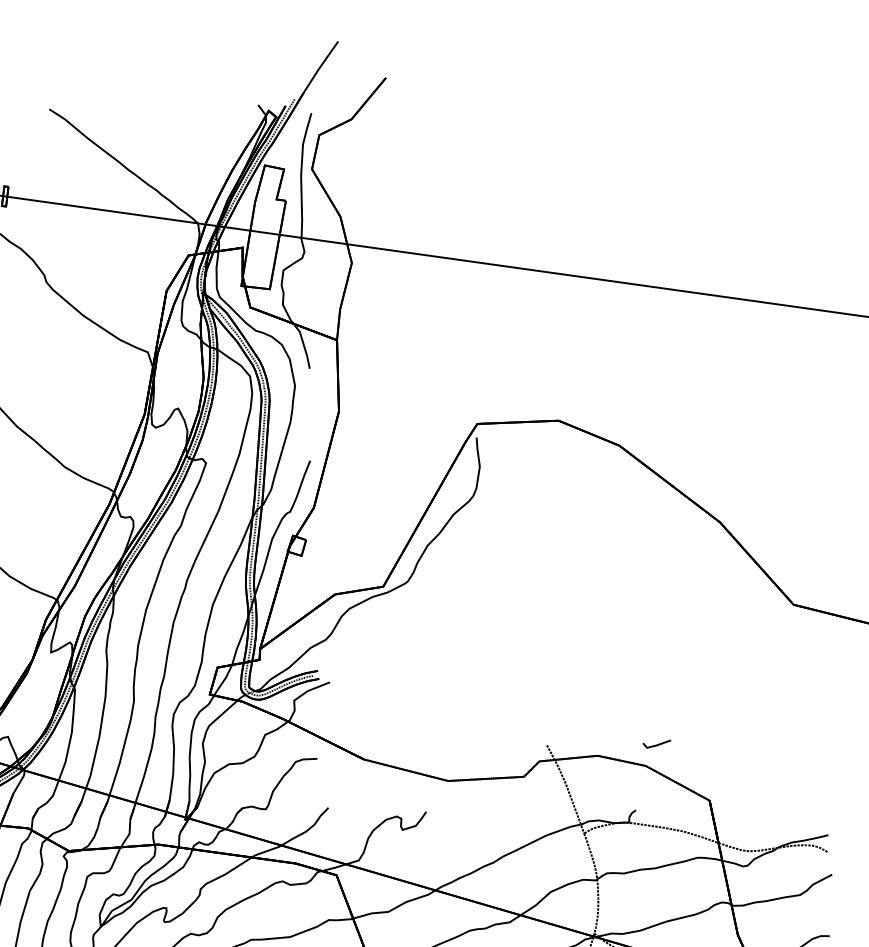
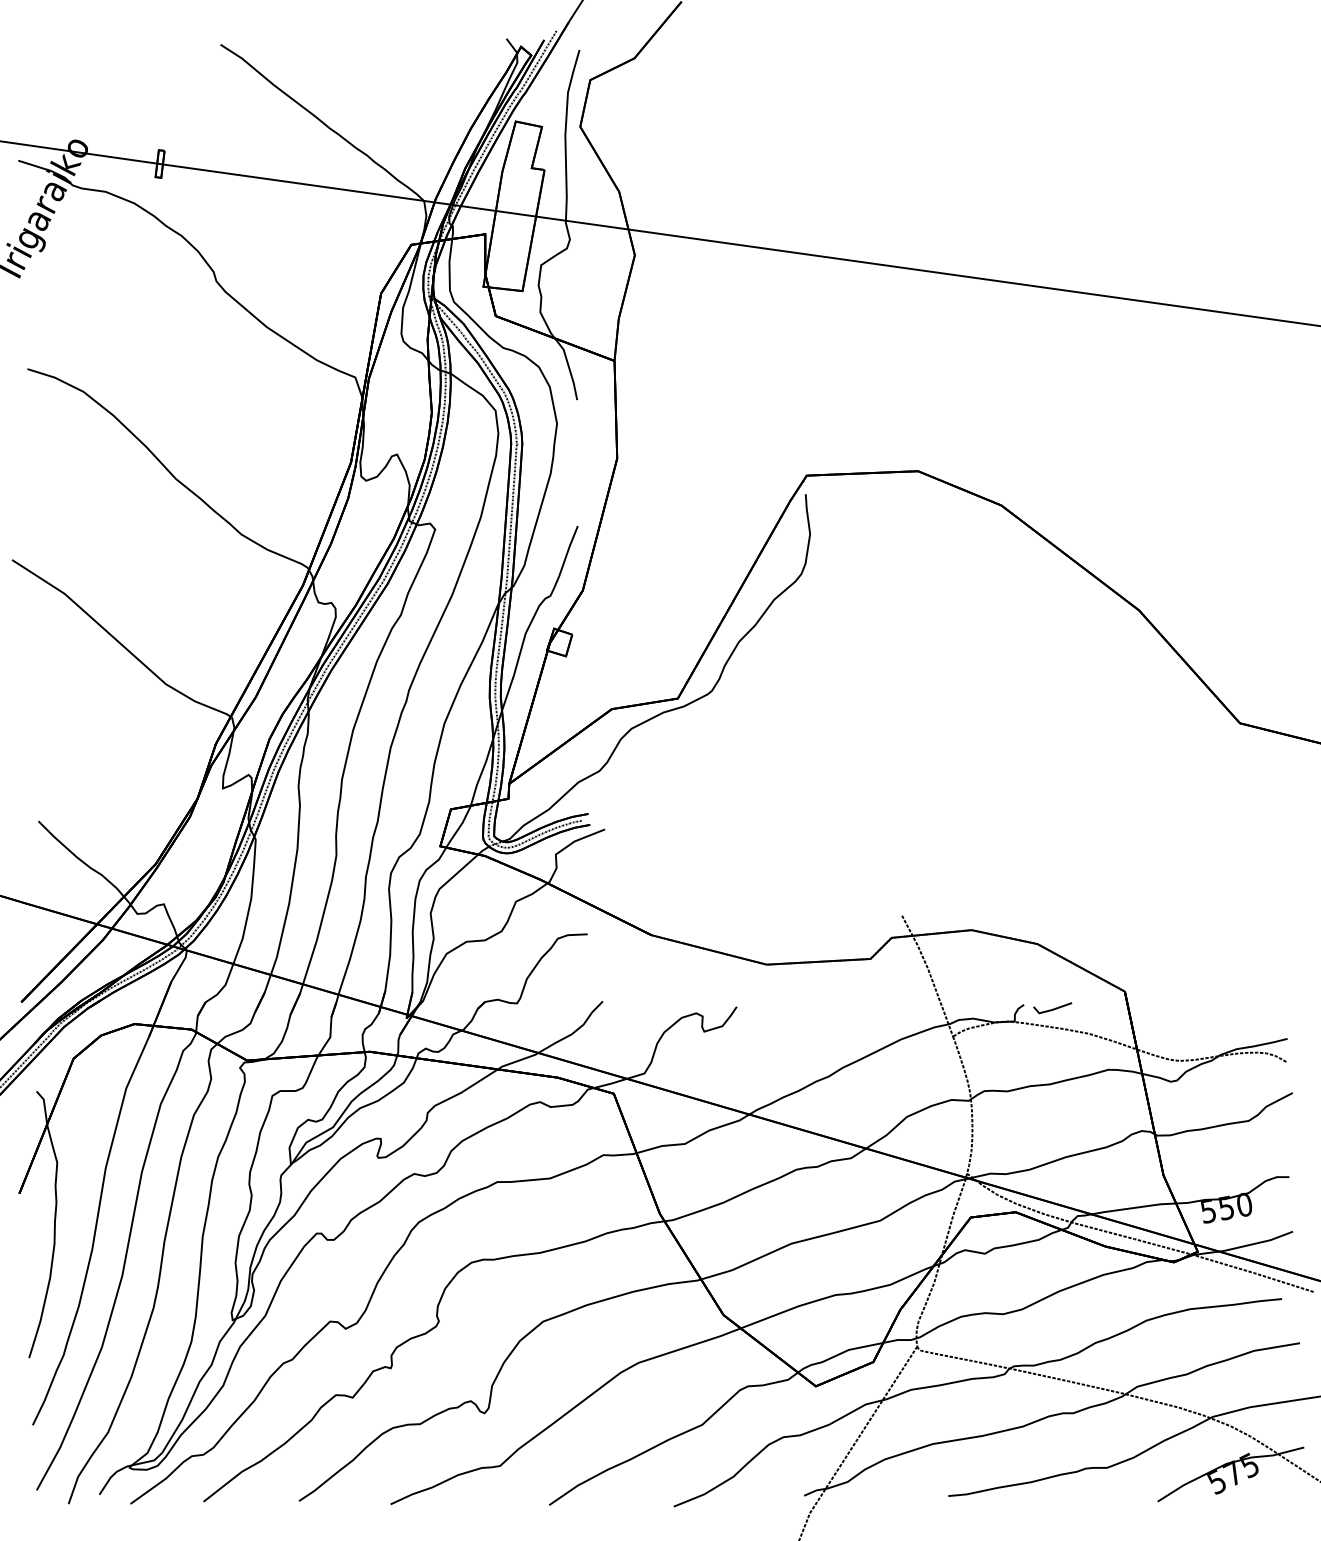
line: (656, 744) -> (1052, 1008), moved

